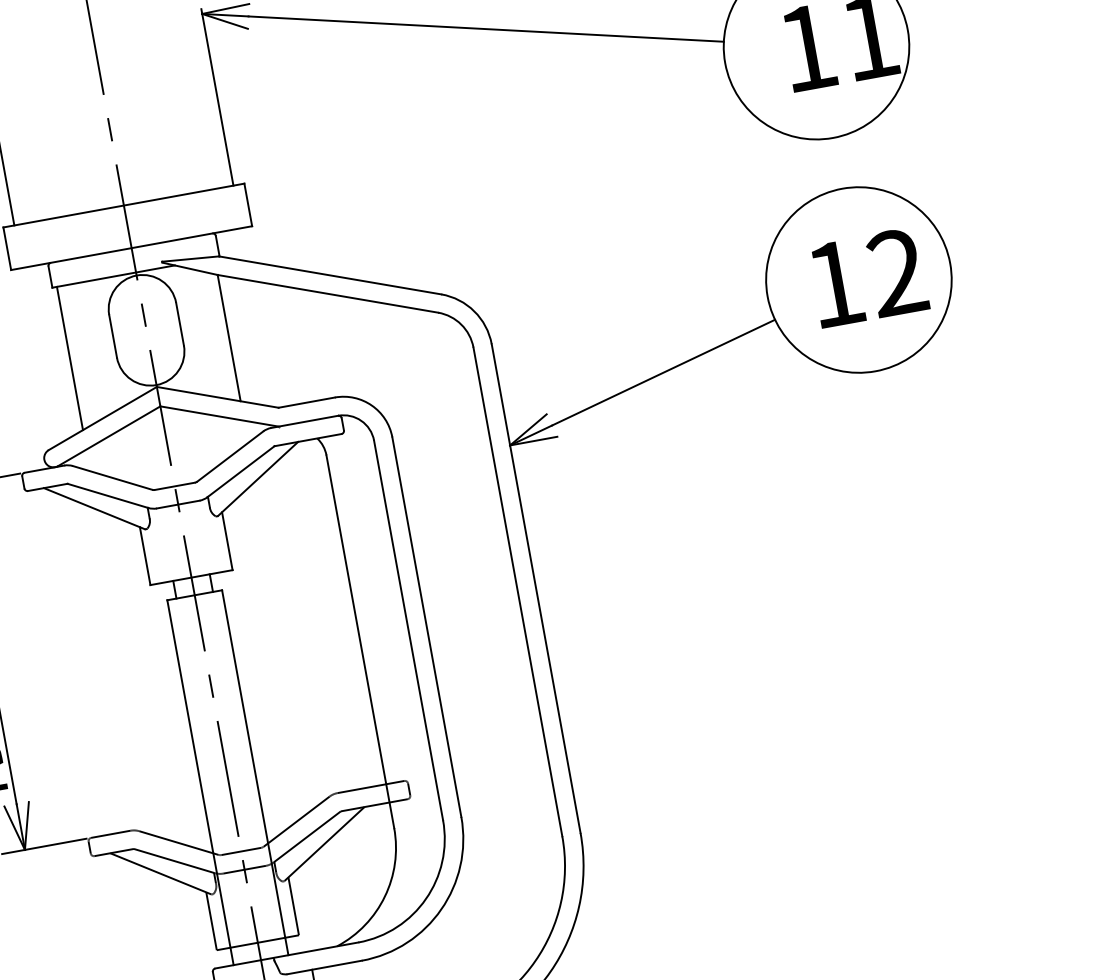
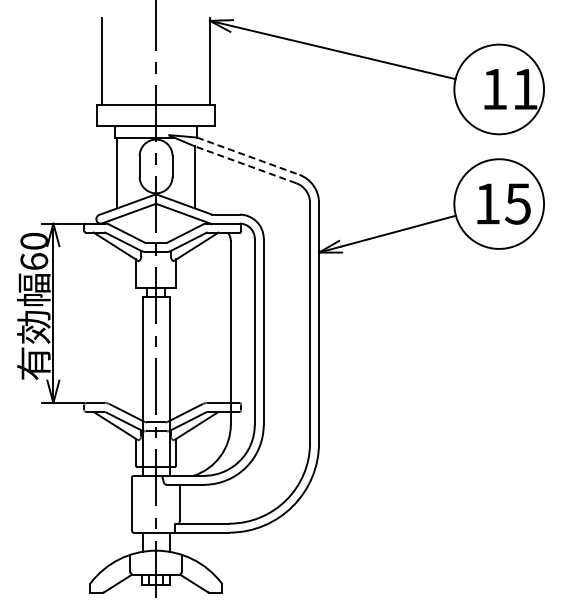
text: (895, 272) -> (517, 203), 12 -> 15
line: (330, 275) -> (248, 156), solid -> dashed
line: (327, 293) -> (245, 164), solid -> dashed

